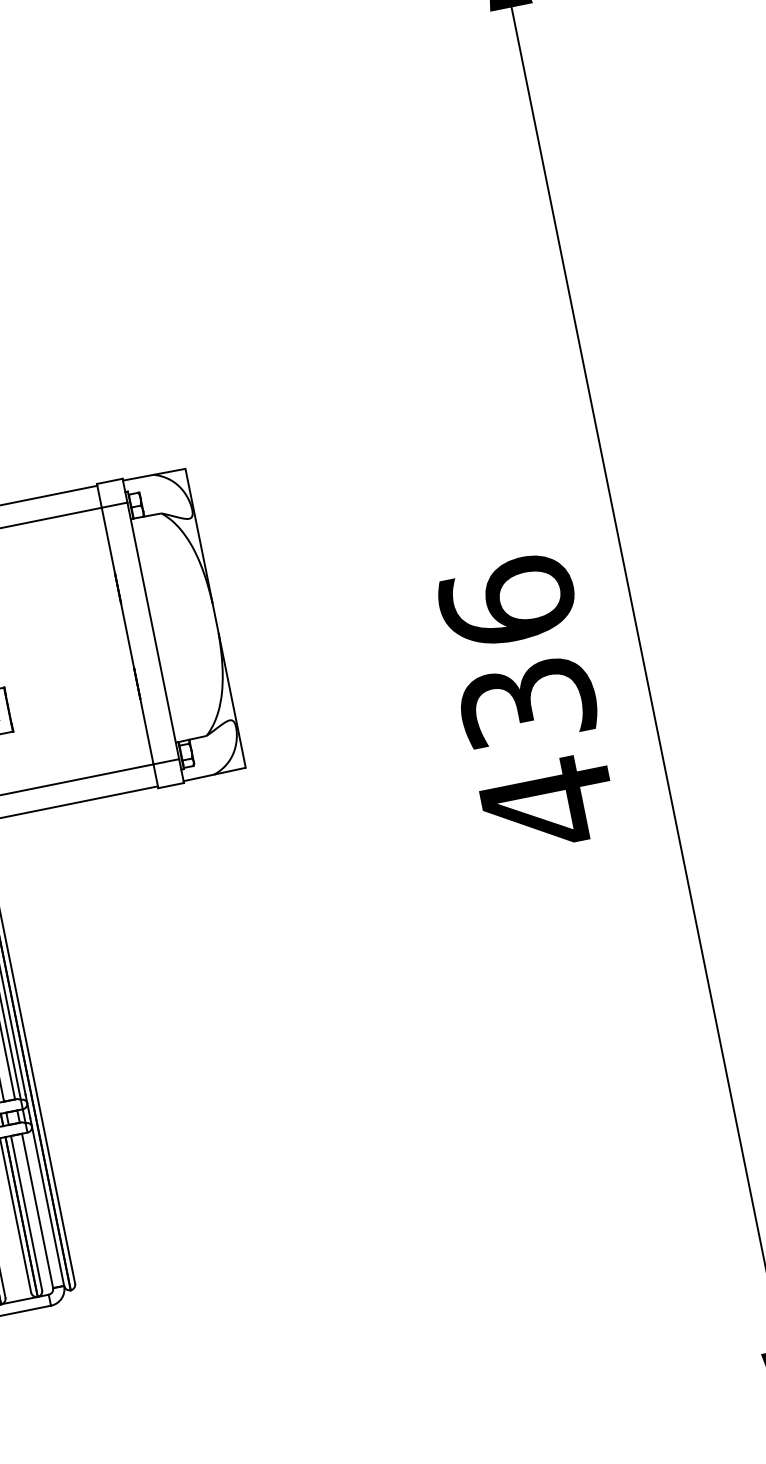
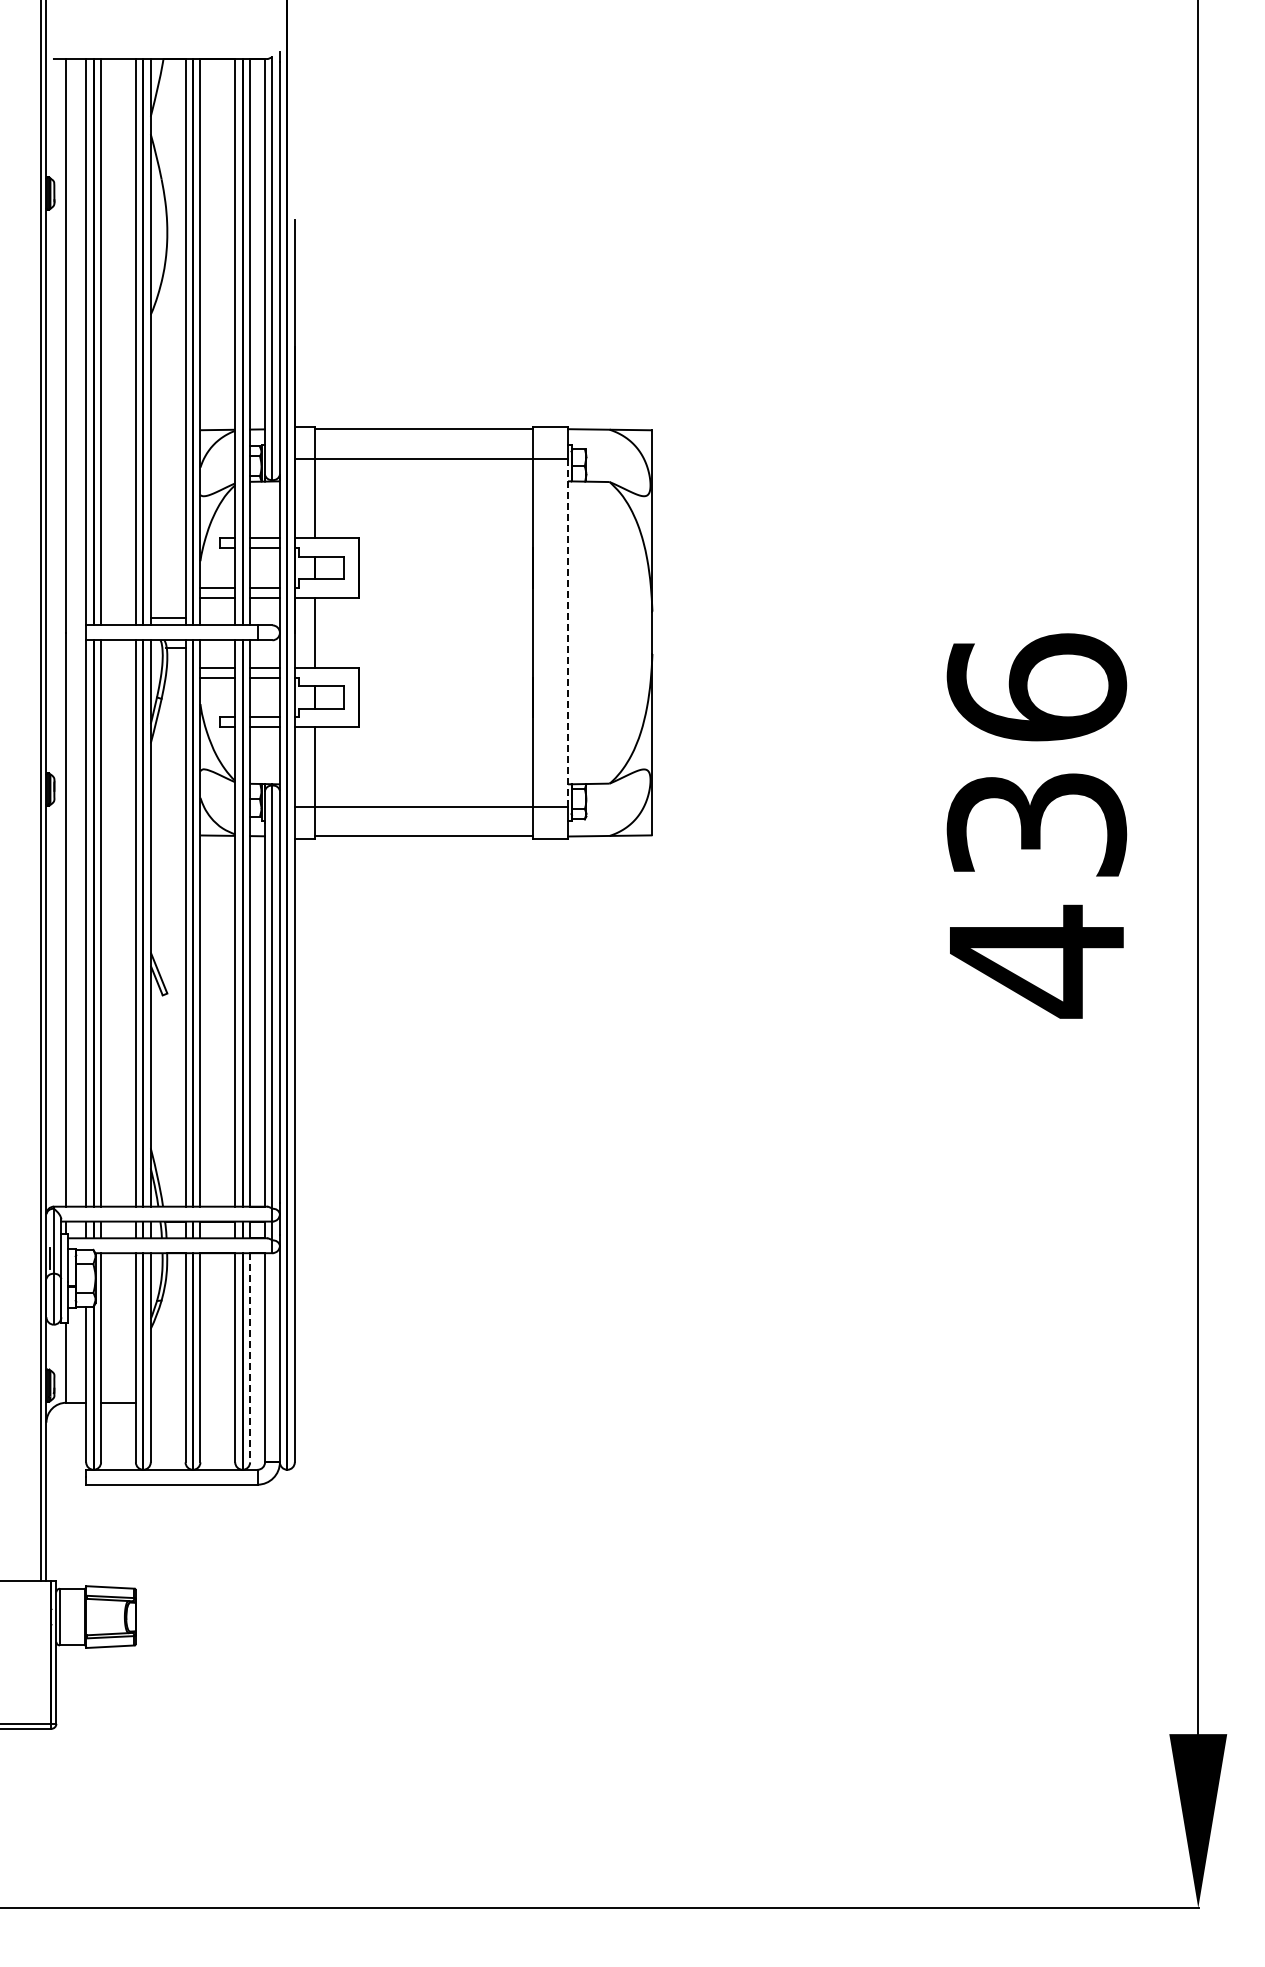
line: (153, 630) -> (568, 632), solid -> dashed
line: (26, 1212) -> (250, 1357), solid -> dashed

